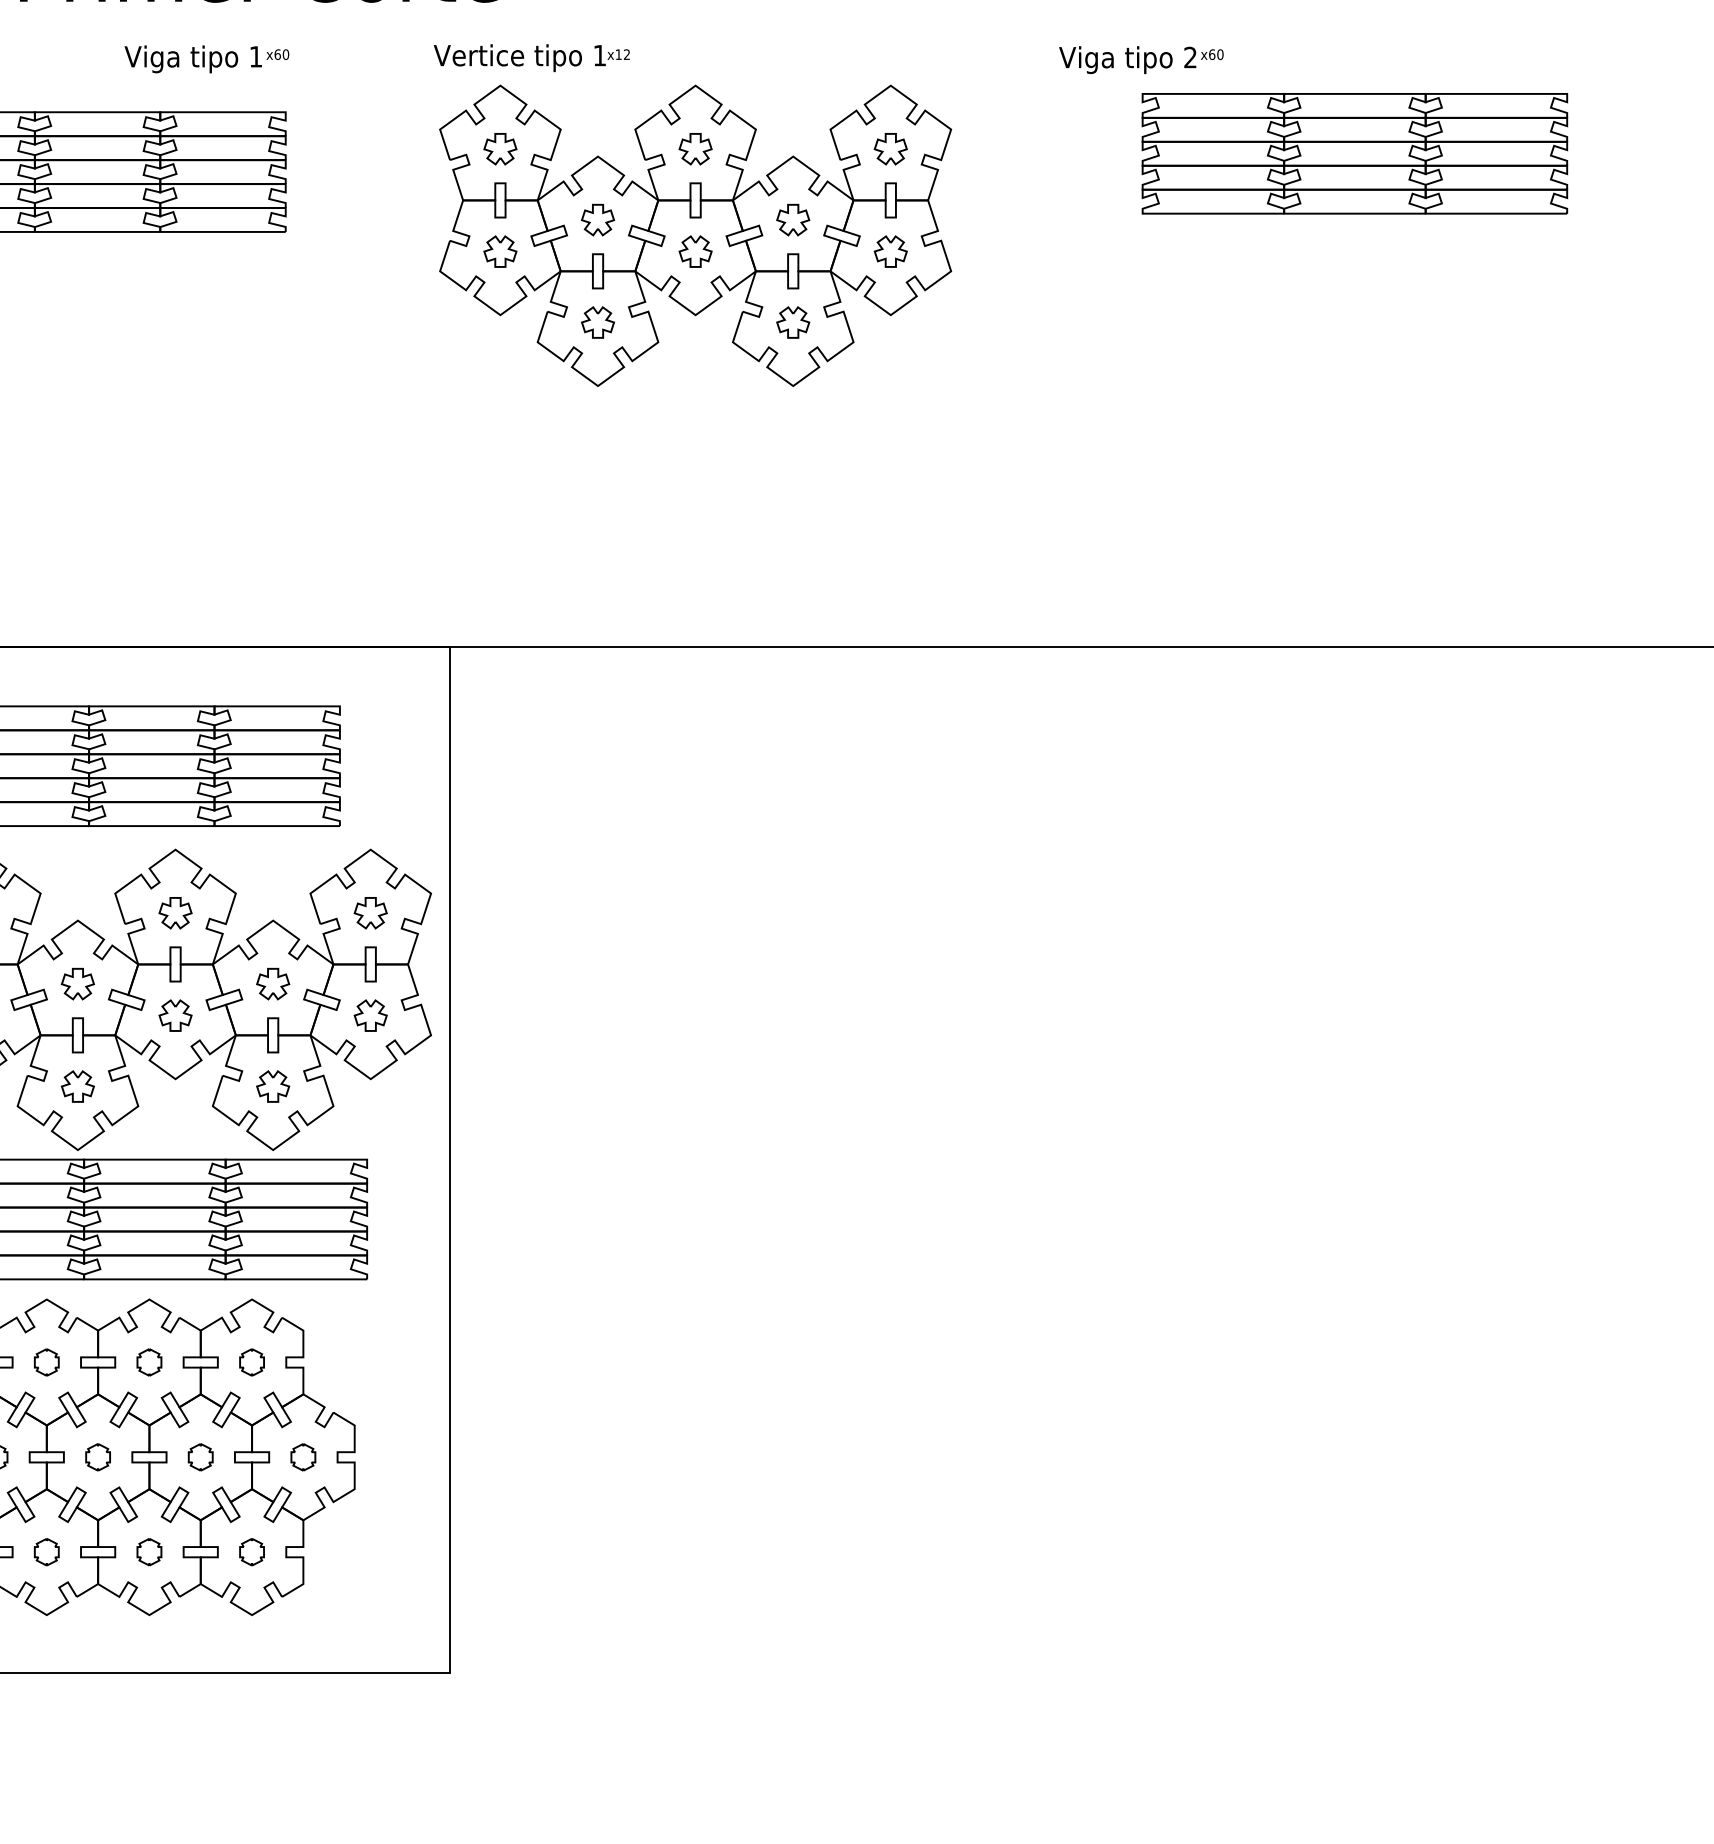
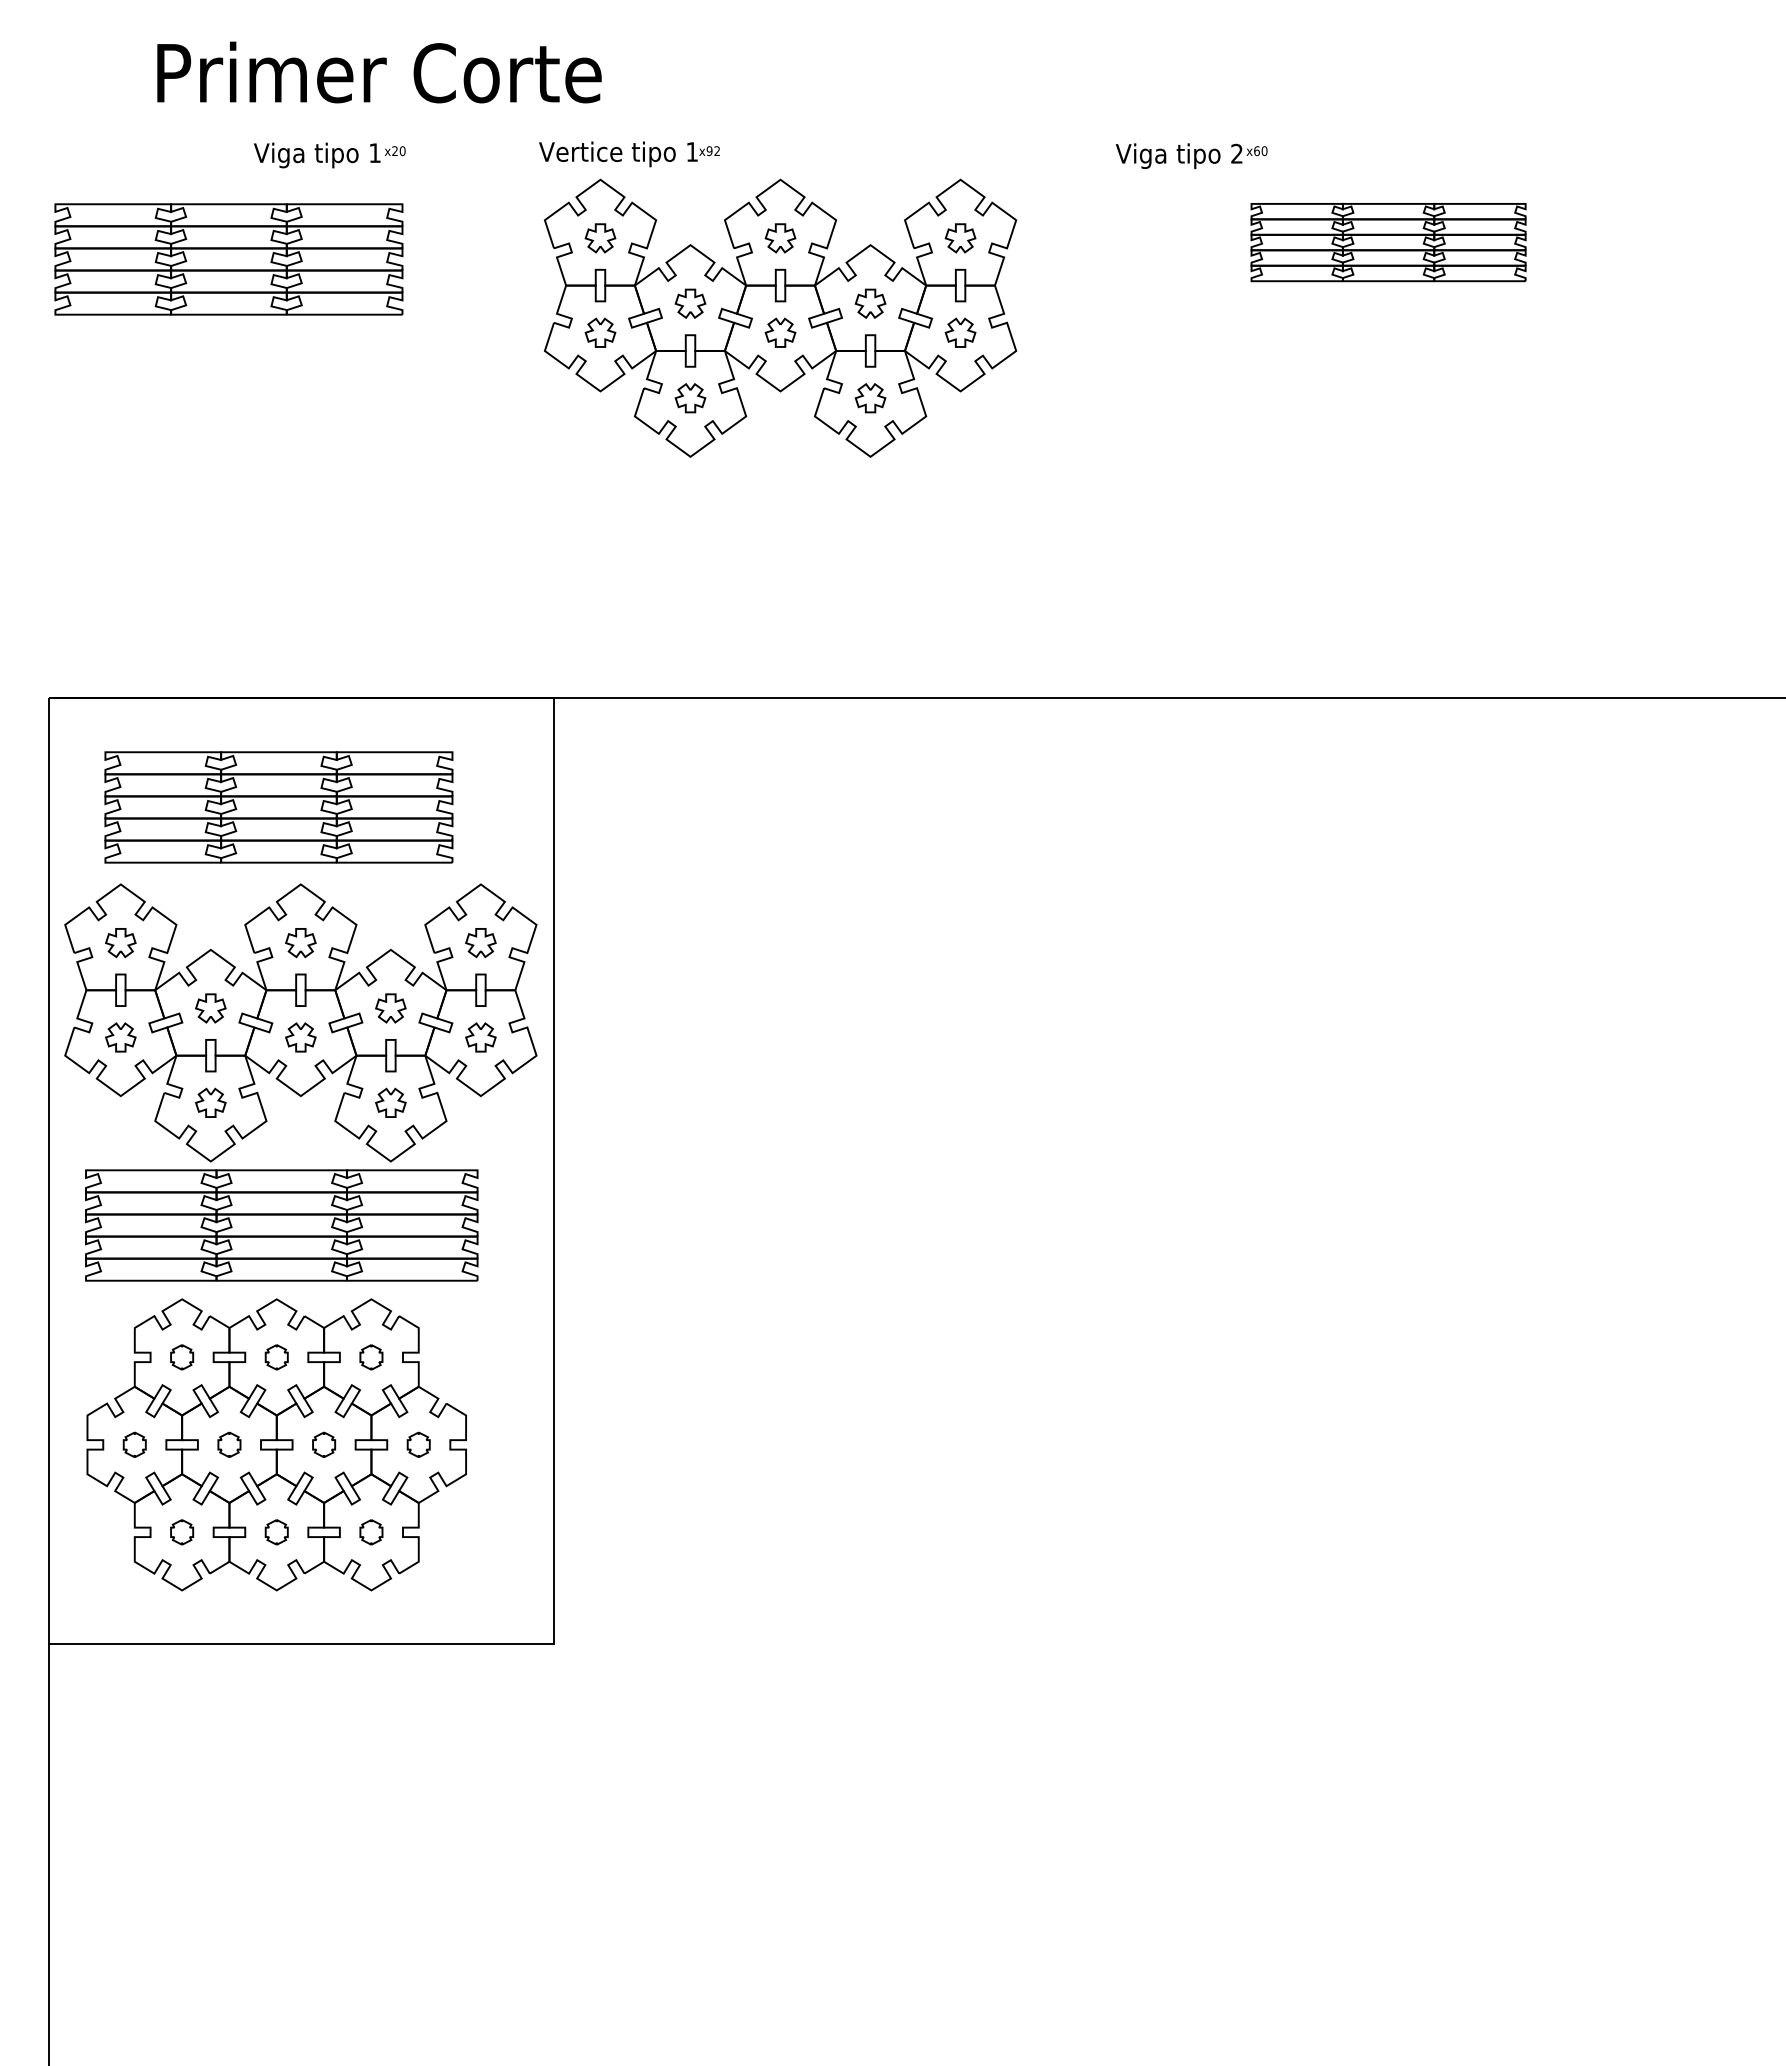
text: (278, 55) -> (395, 151), x60 -> x20
text: (618, 55) -> (709, 151), x12 -> x92
part: (1354, 153) -> (1388, 242), size x0.7

